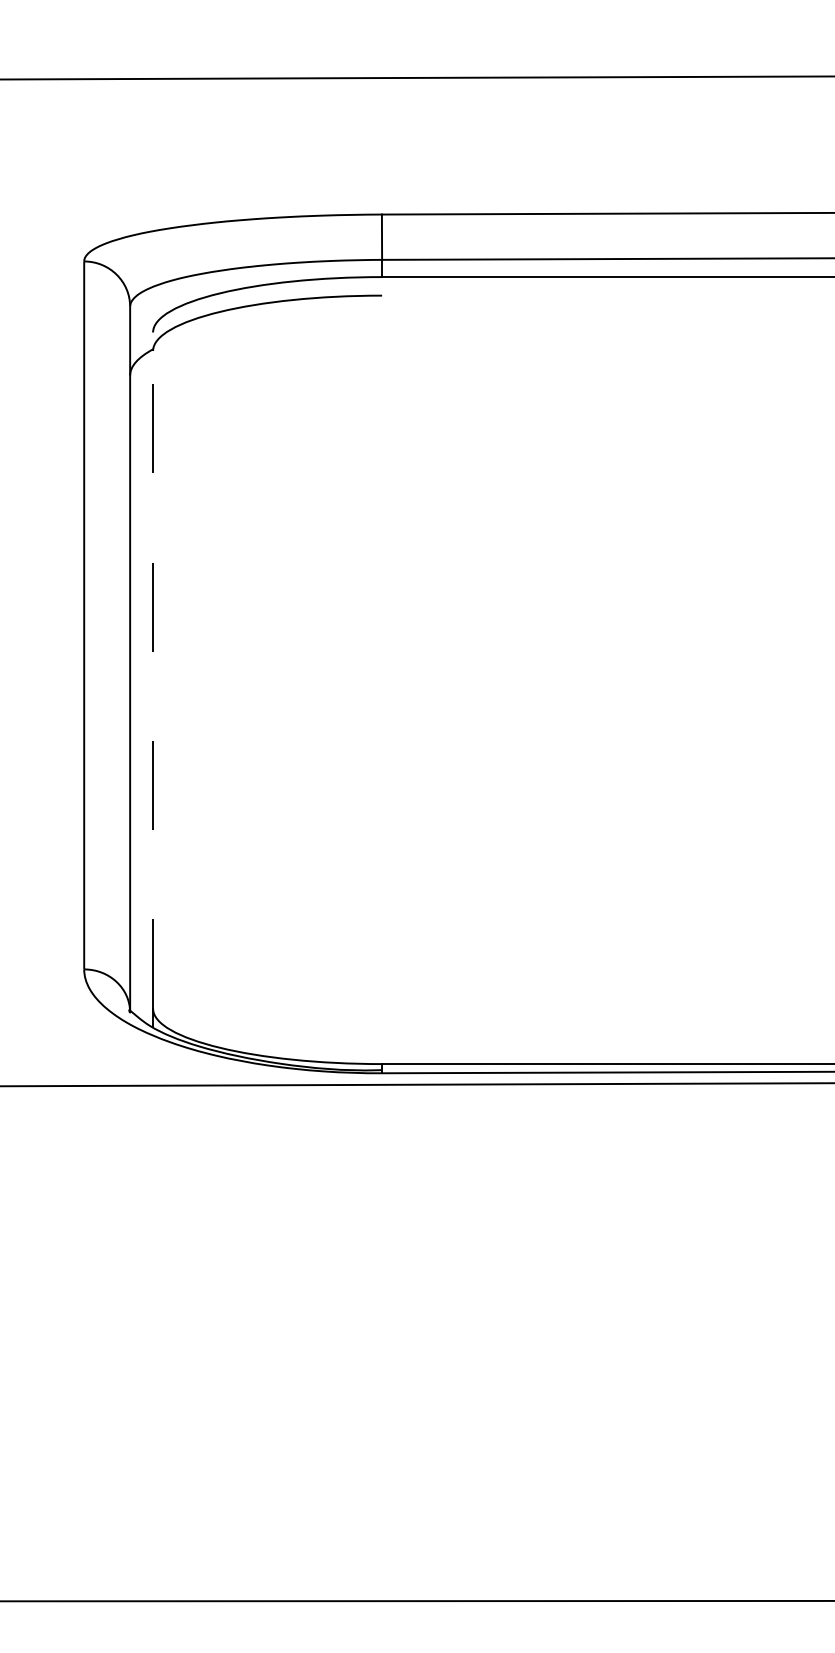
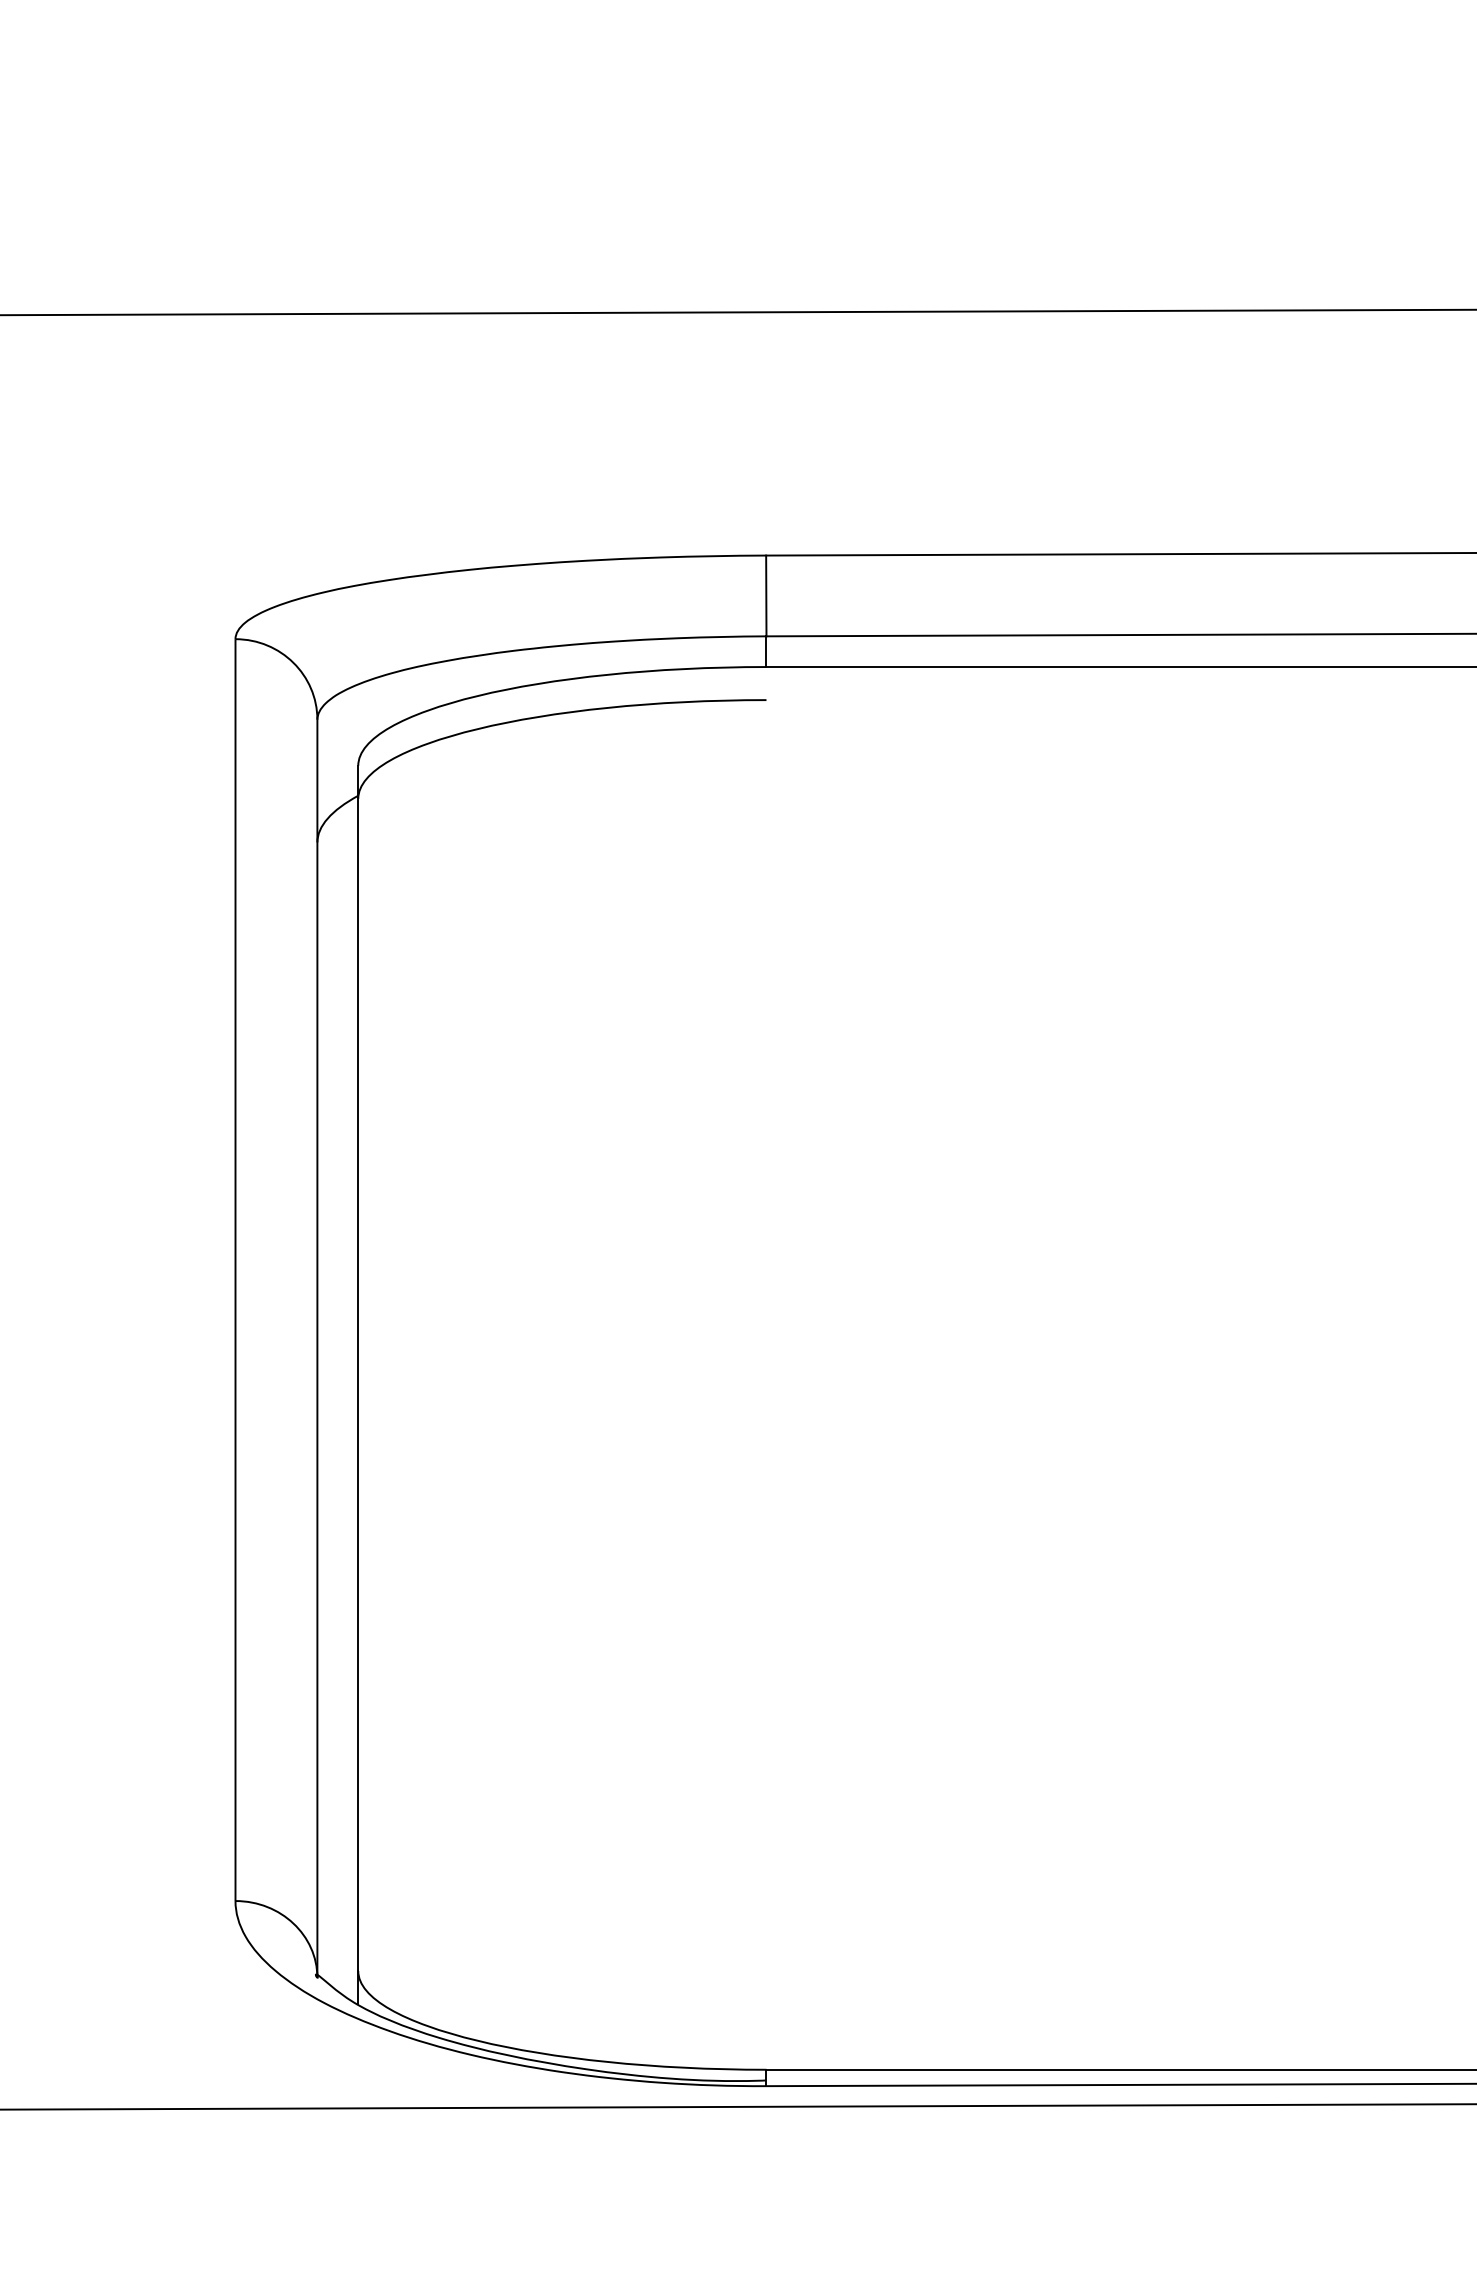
line: (153, 670) -> (359, 1368), dashed -> solid

